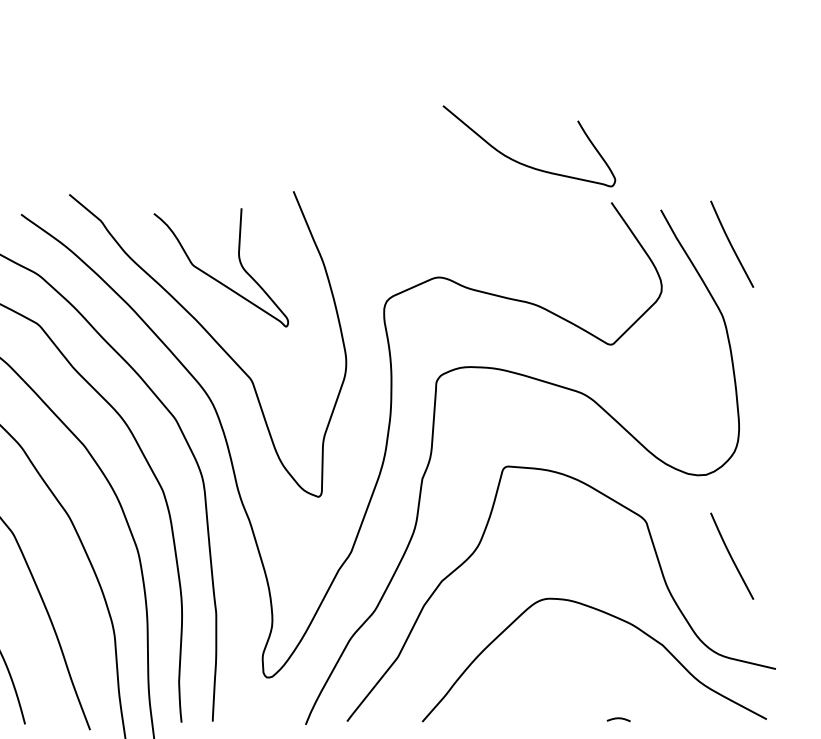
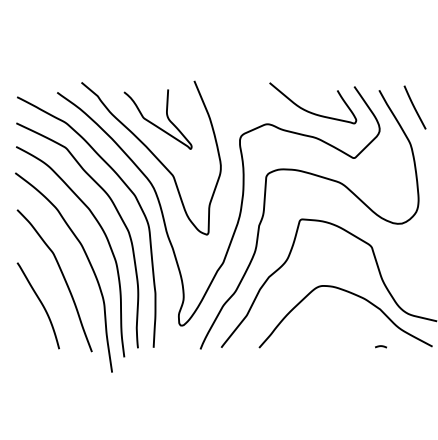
curve: (524, 162) -> (310, 111), moved
line: (730, 556) -> (414, 264), removed
curve: (617, 719) -> (380, 346), moved

